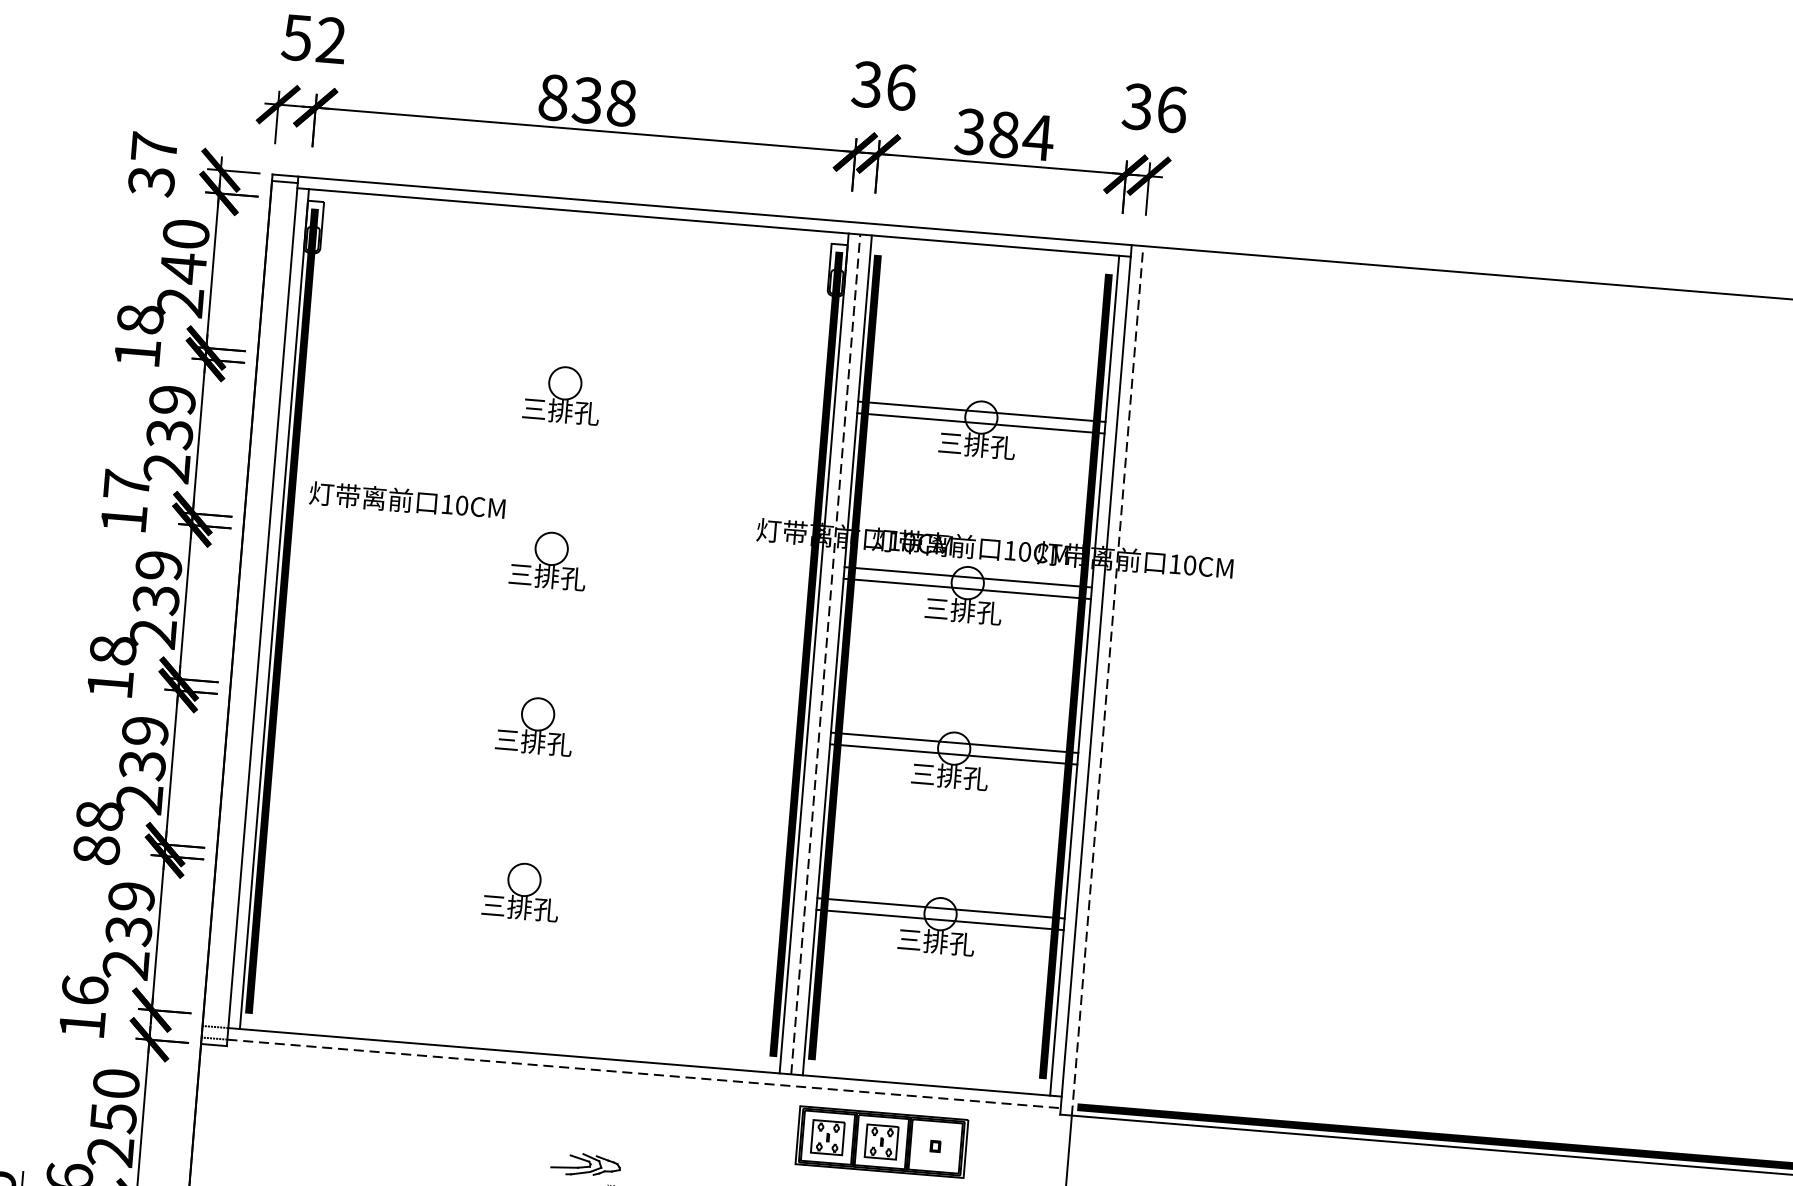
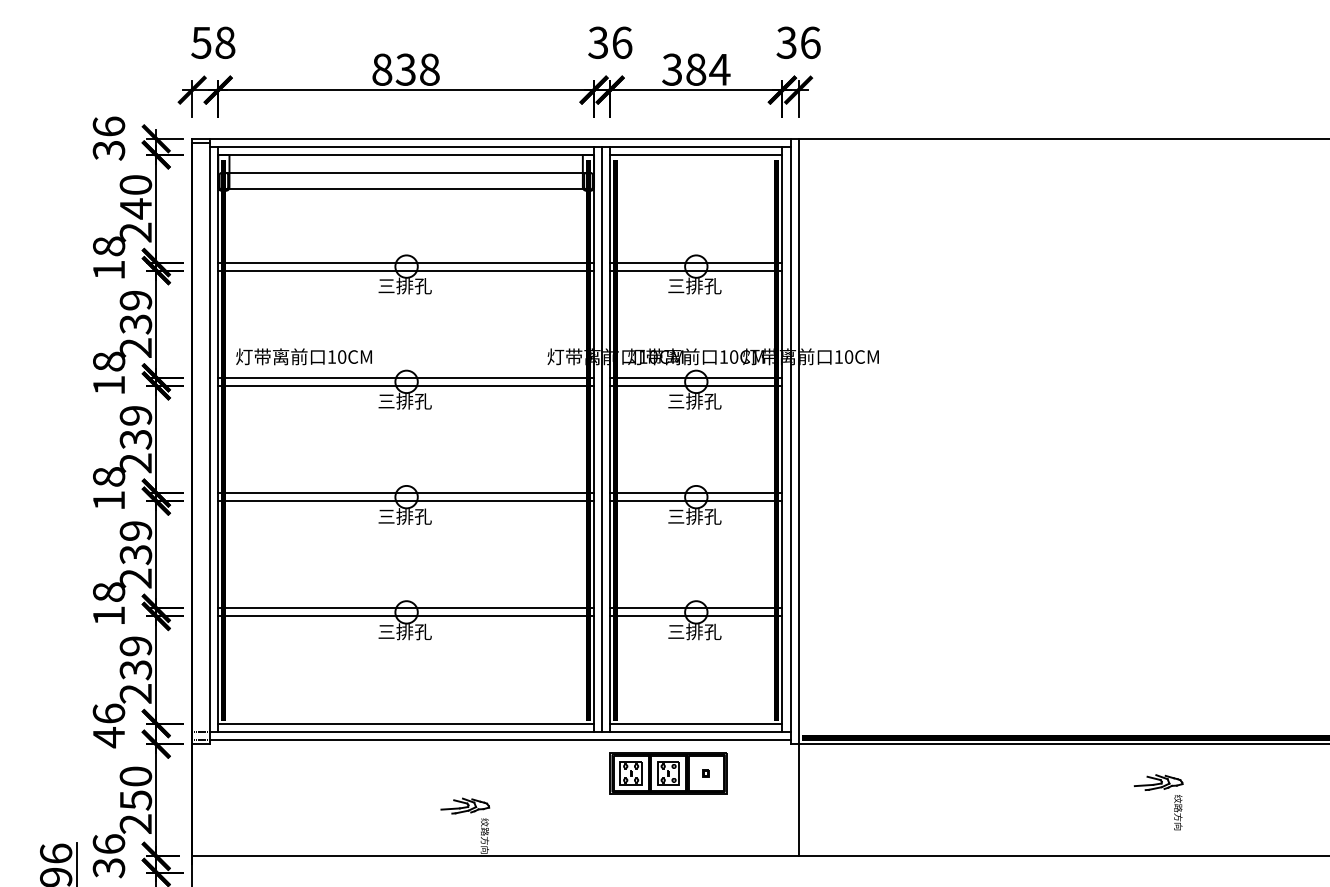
text: (331, 40) -> (225, 42), 52 -> 58
text: (153, 146) -> (108, 126), 37 -> 36
line: (578, 222) -> (406, 154), added
line: (576, 248) -> (406, 172), added
line: (994, 256) -> (696, 154), added
line: (574, 272) -> (406, 189), added
line: (565, 377) -> (406, 262), added
line: (564, 388) -> (406, 270), added
text: (127, 484) -> (109, 361), 17 -> 18
line: (552, 542) -> (406, 377), added
line: (551, 554) -> (406, 385), added
line: (826, 653) -> (602, 438), dashed -> solid
line: (1107, 680) -> (798, 441), dashed -> solid
line: (538, 709) -> (406, 493), added
line: (537, 720) -> (406, 501), added
text: (97, 849) -> (109, 615), 88 -> 18
line: (524, 874) -> (406, 608), added
line: (523, 885) -> (406, 616), added
text: (81, 1024) -> (108, 737), 16 -> 46
line: (511, 1039) -> (406, 723), added
line: (644, 1073) -> (500, 739), dashed -> solid
line: (927, 1073) -> (696, 723), added

